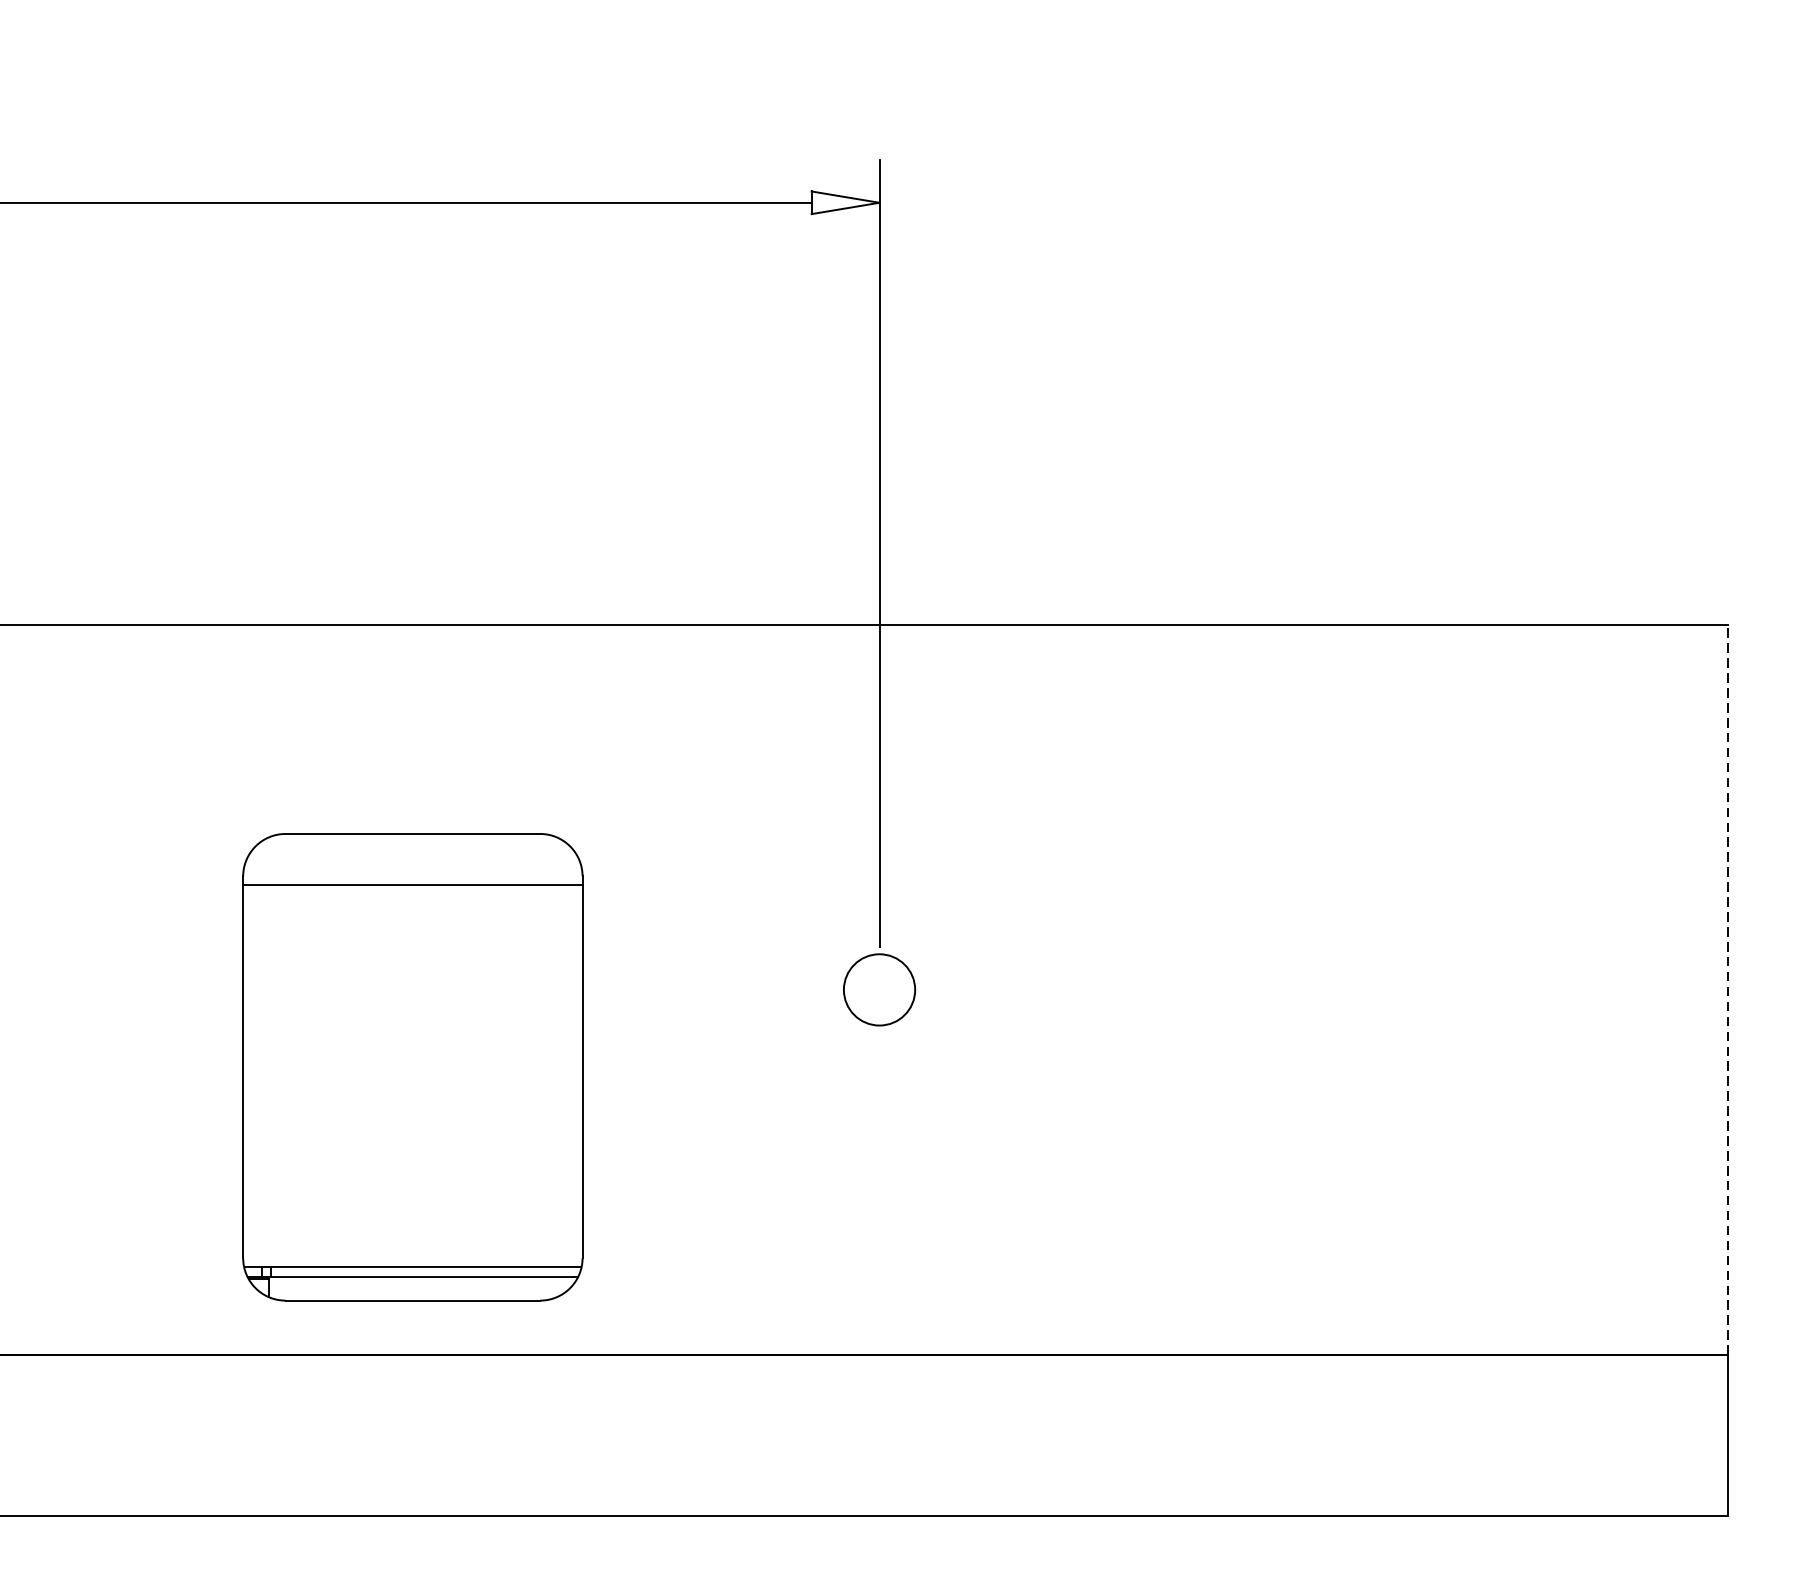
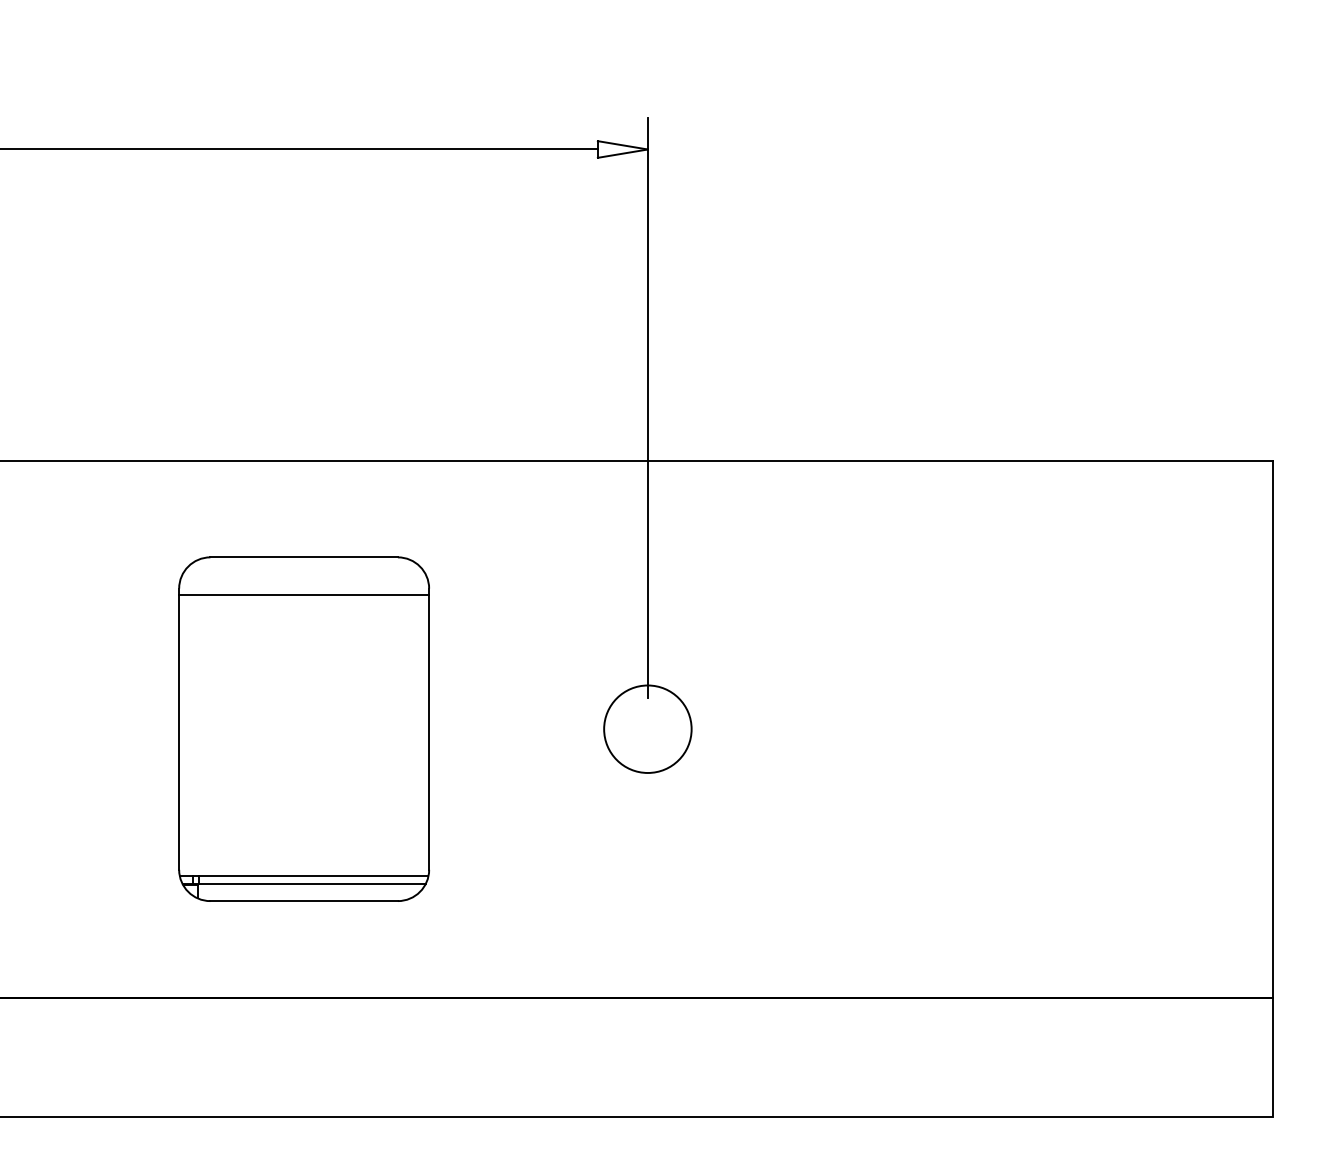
circle: (879, 988) -> (647, 728), size x1.67
line: (1727, 990) -> (1272, 729), dashed -> solid
part: (411, 1066) -> (303, 728), moved

